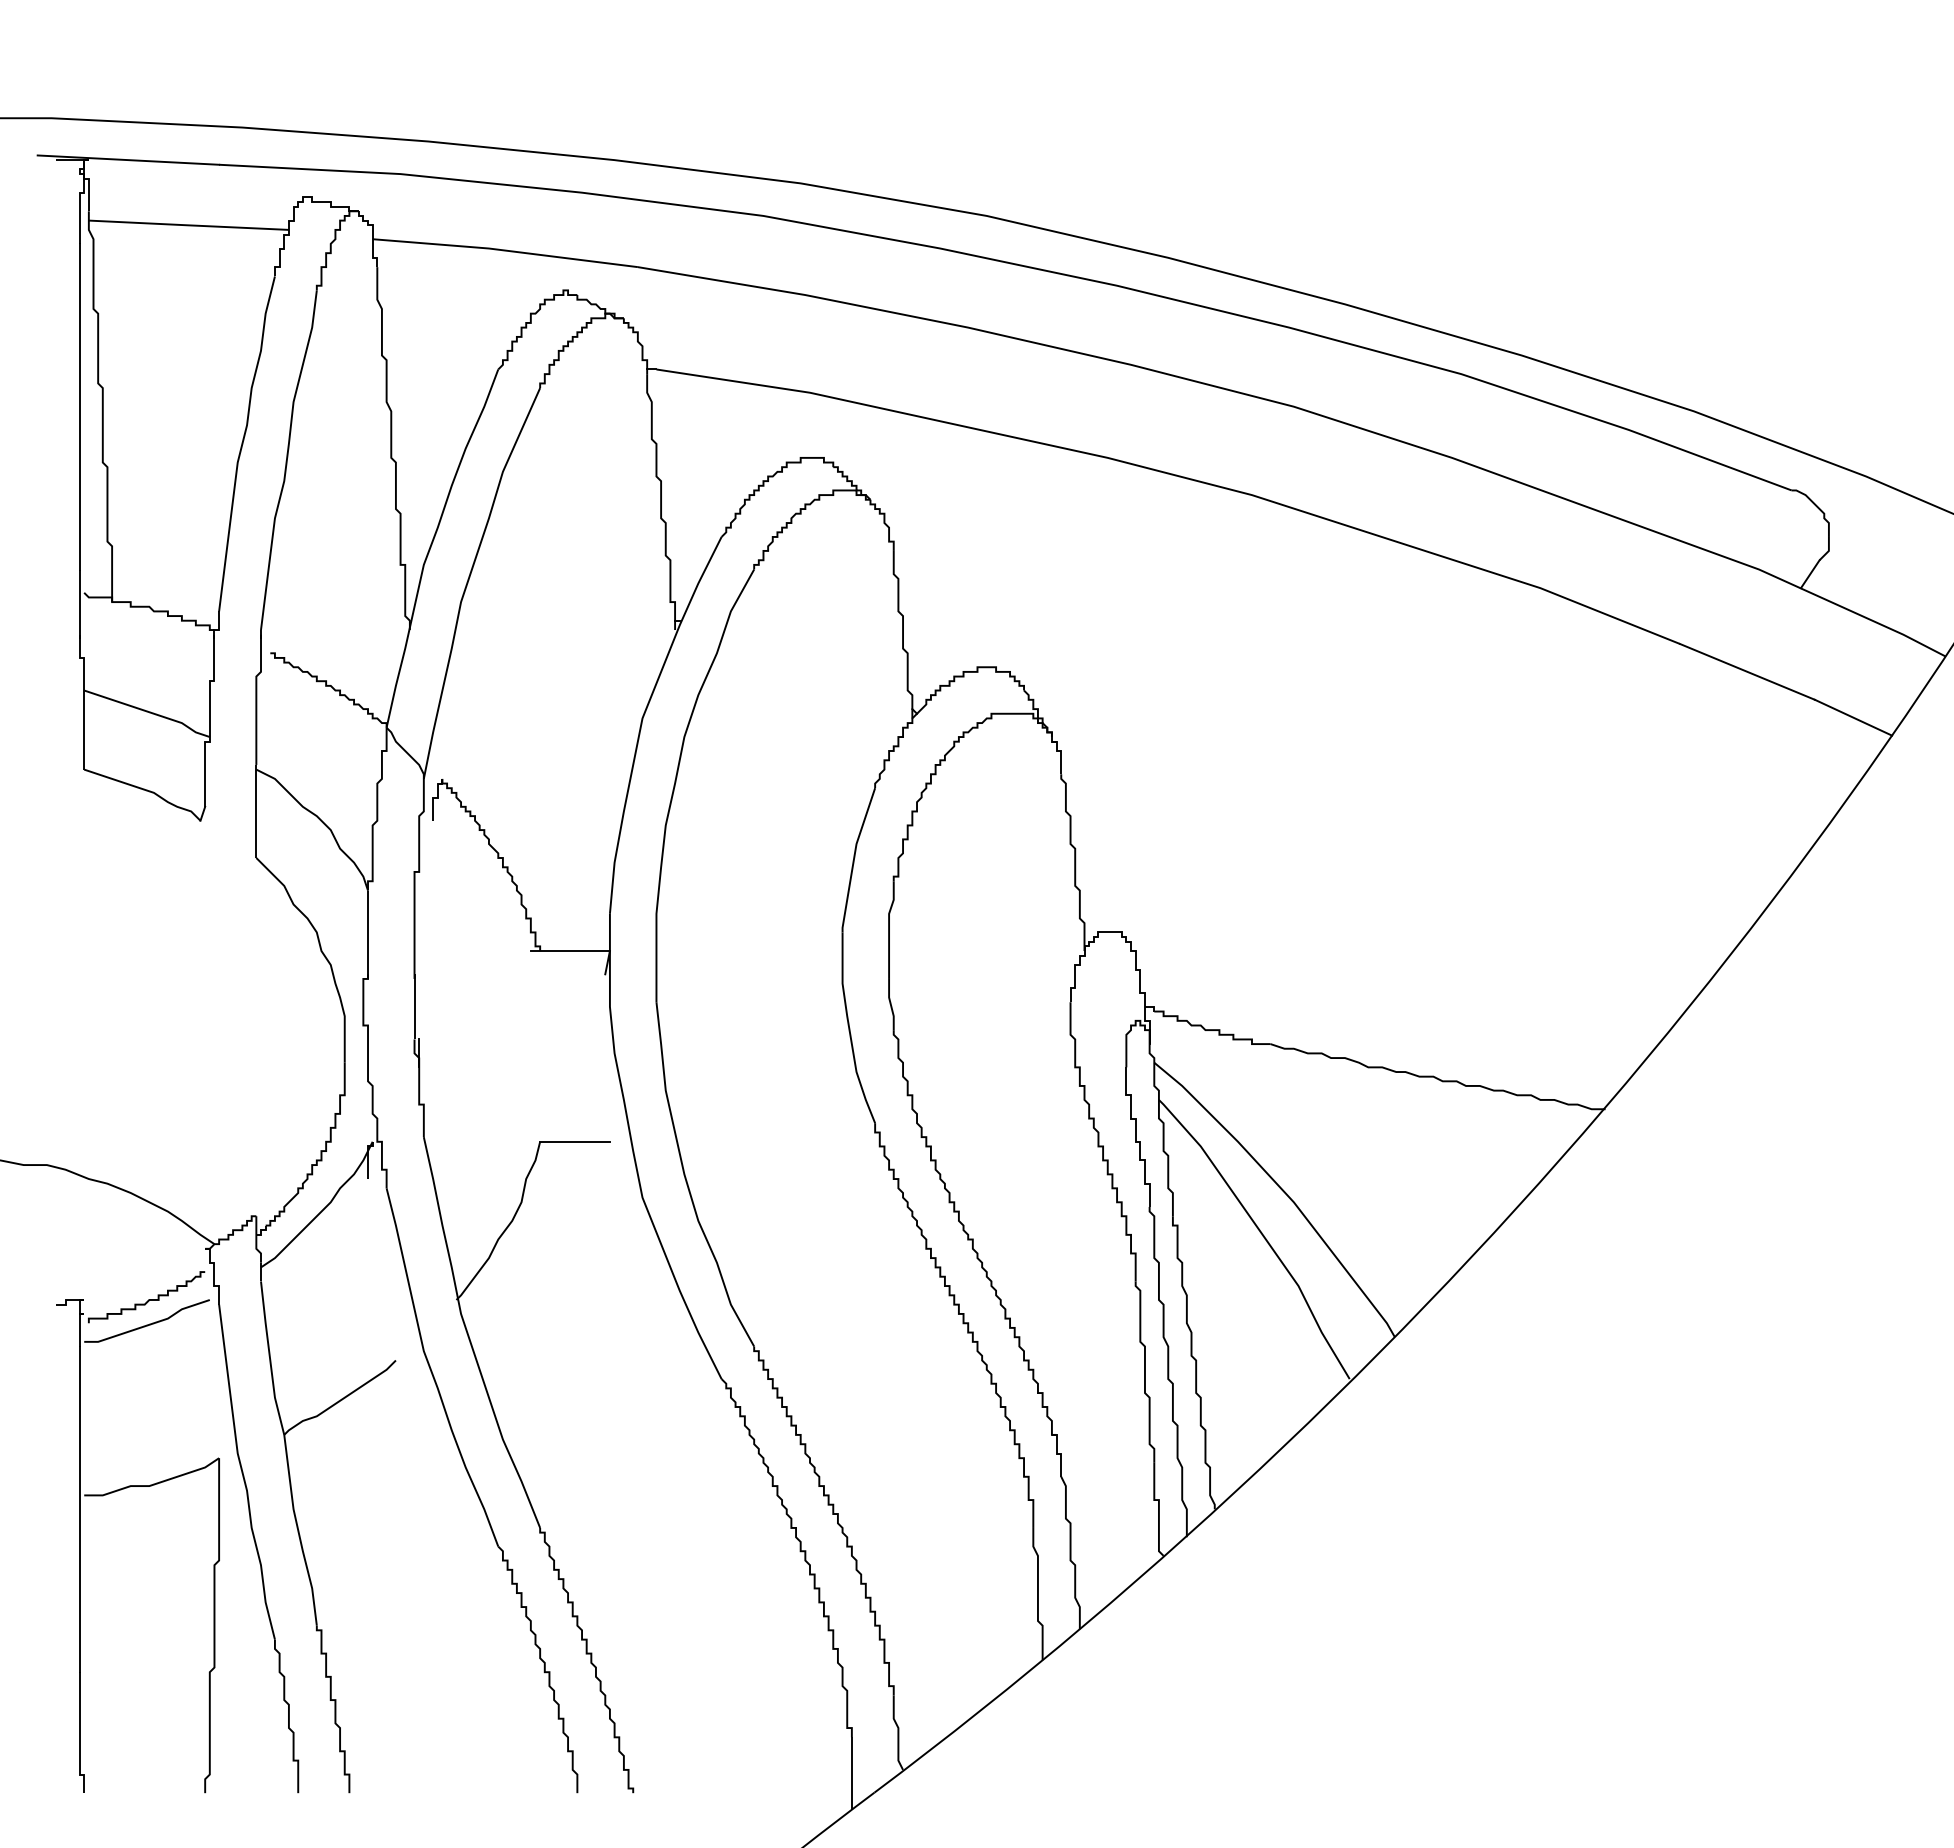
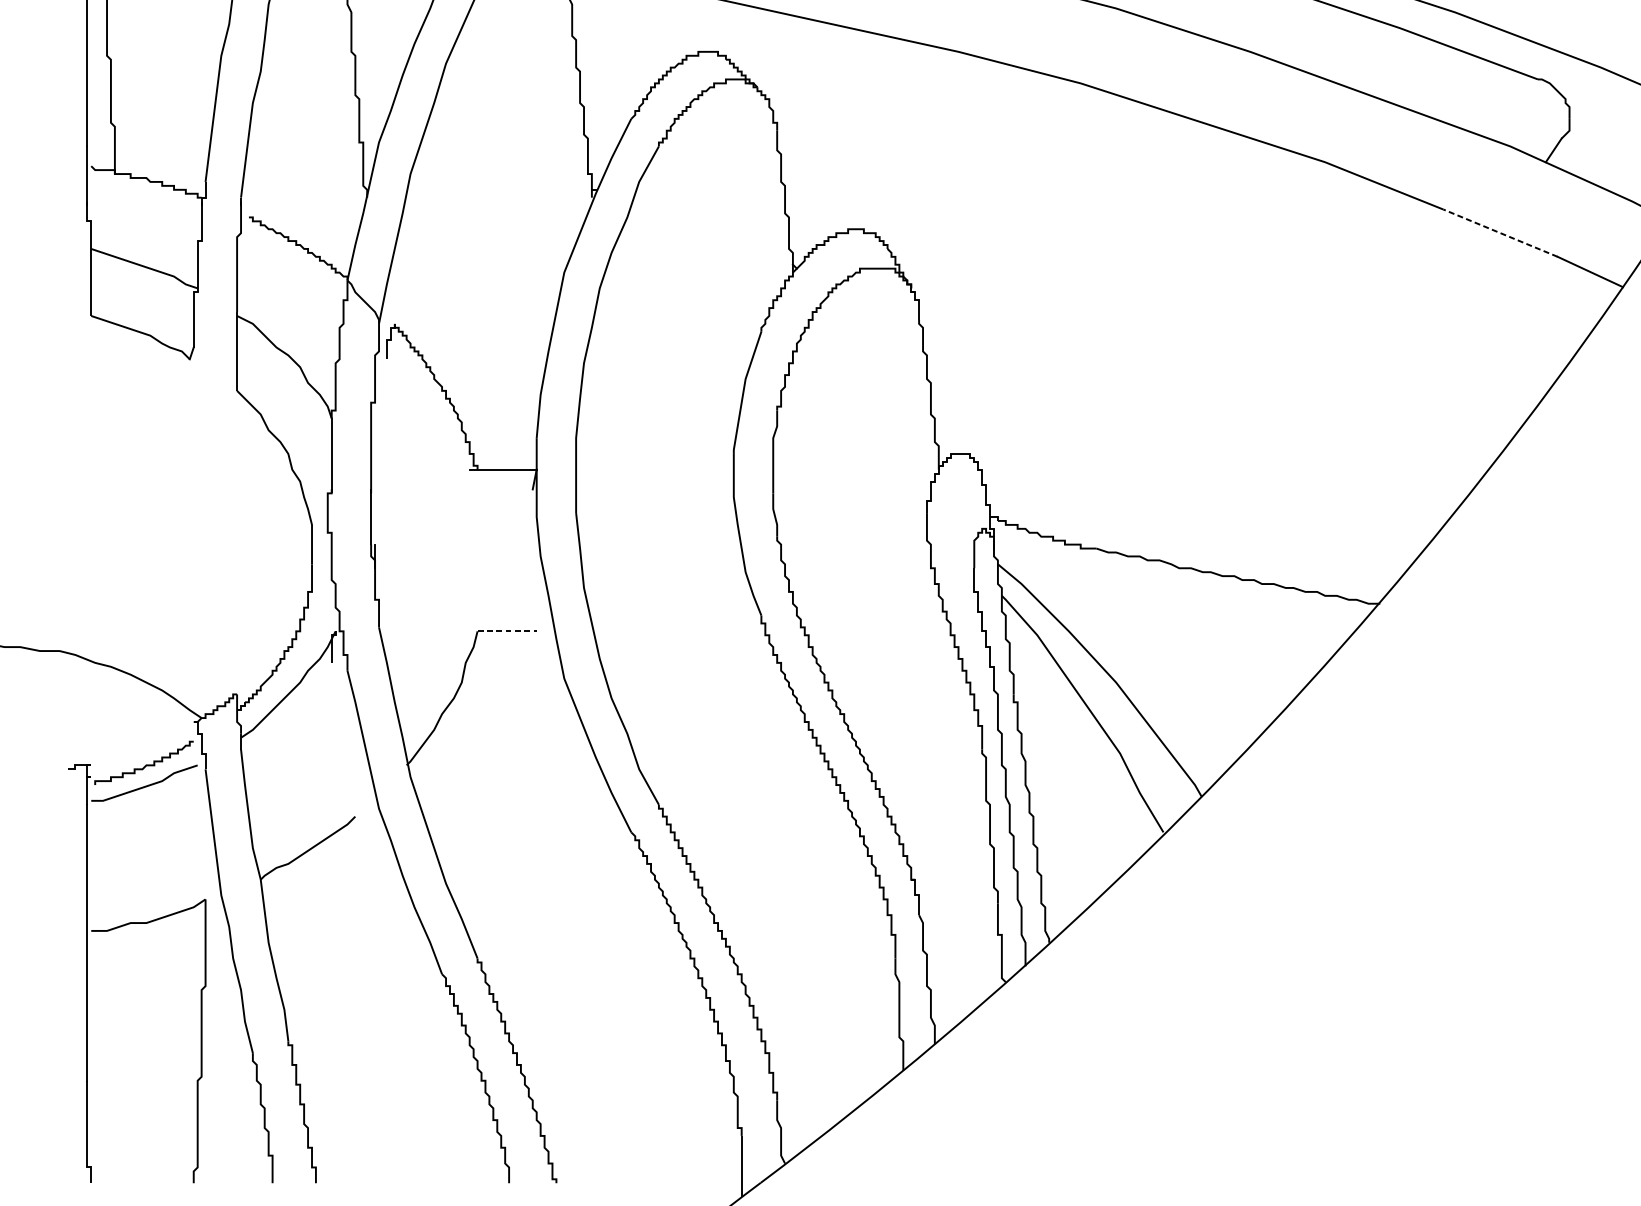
line: (1747, 671) -> (1500, 232), solid -> dashed
line: (575, 1141) -> (507, 631), solid -> dashed

